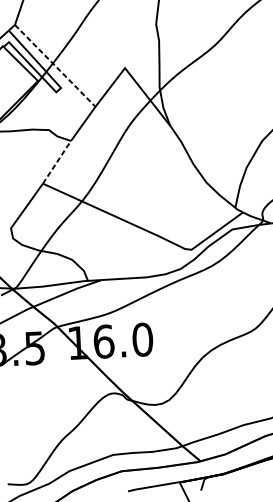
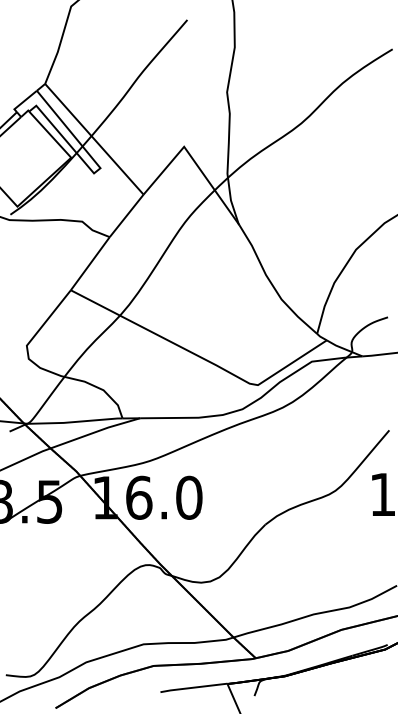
line: (55, 66) -> (94, 139), dashed -> solid
line: (57, 162) -> (90, 263), dashed -> solid

